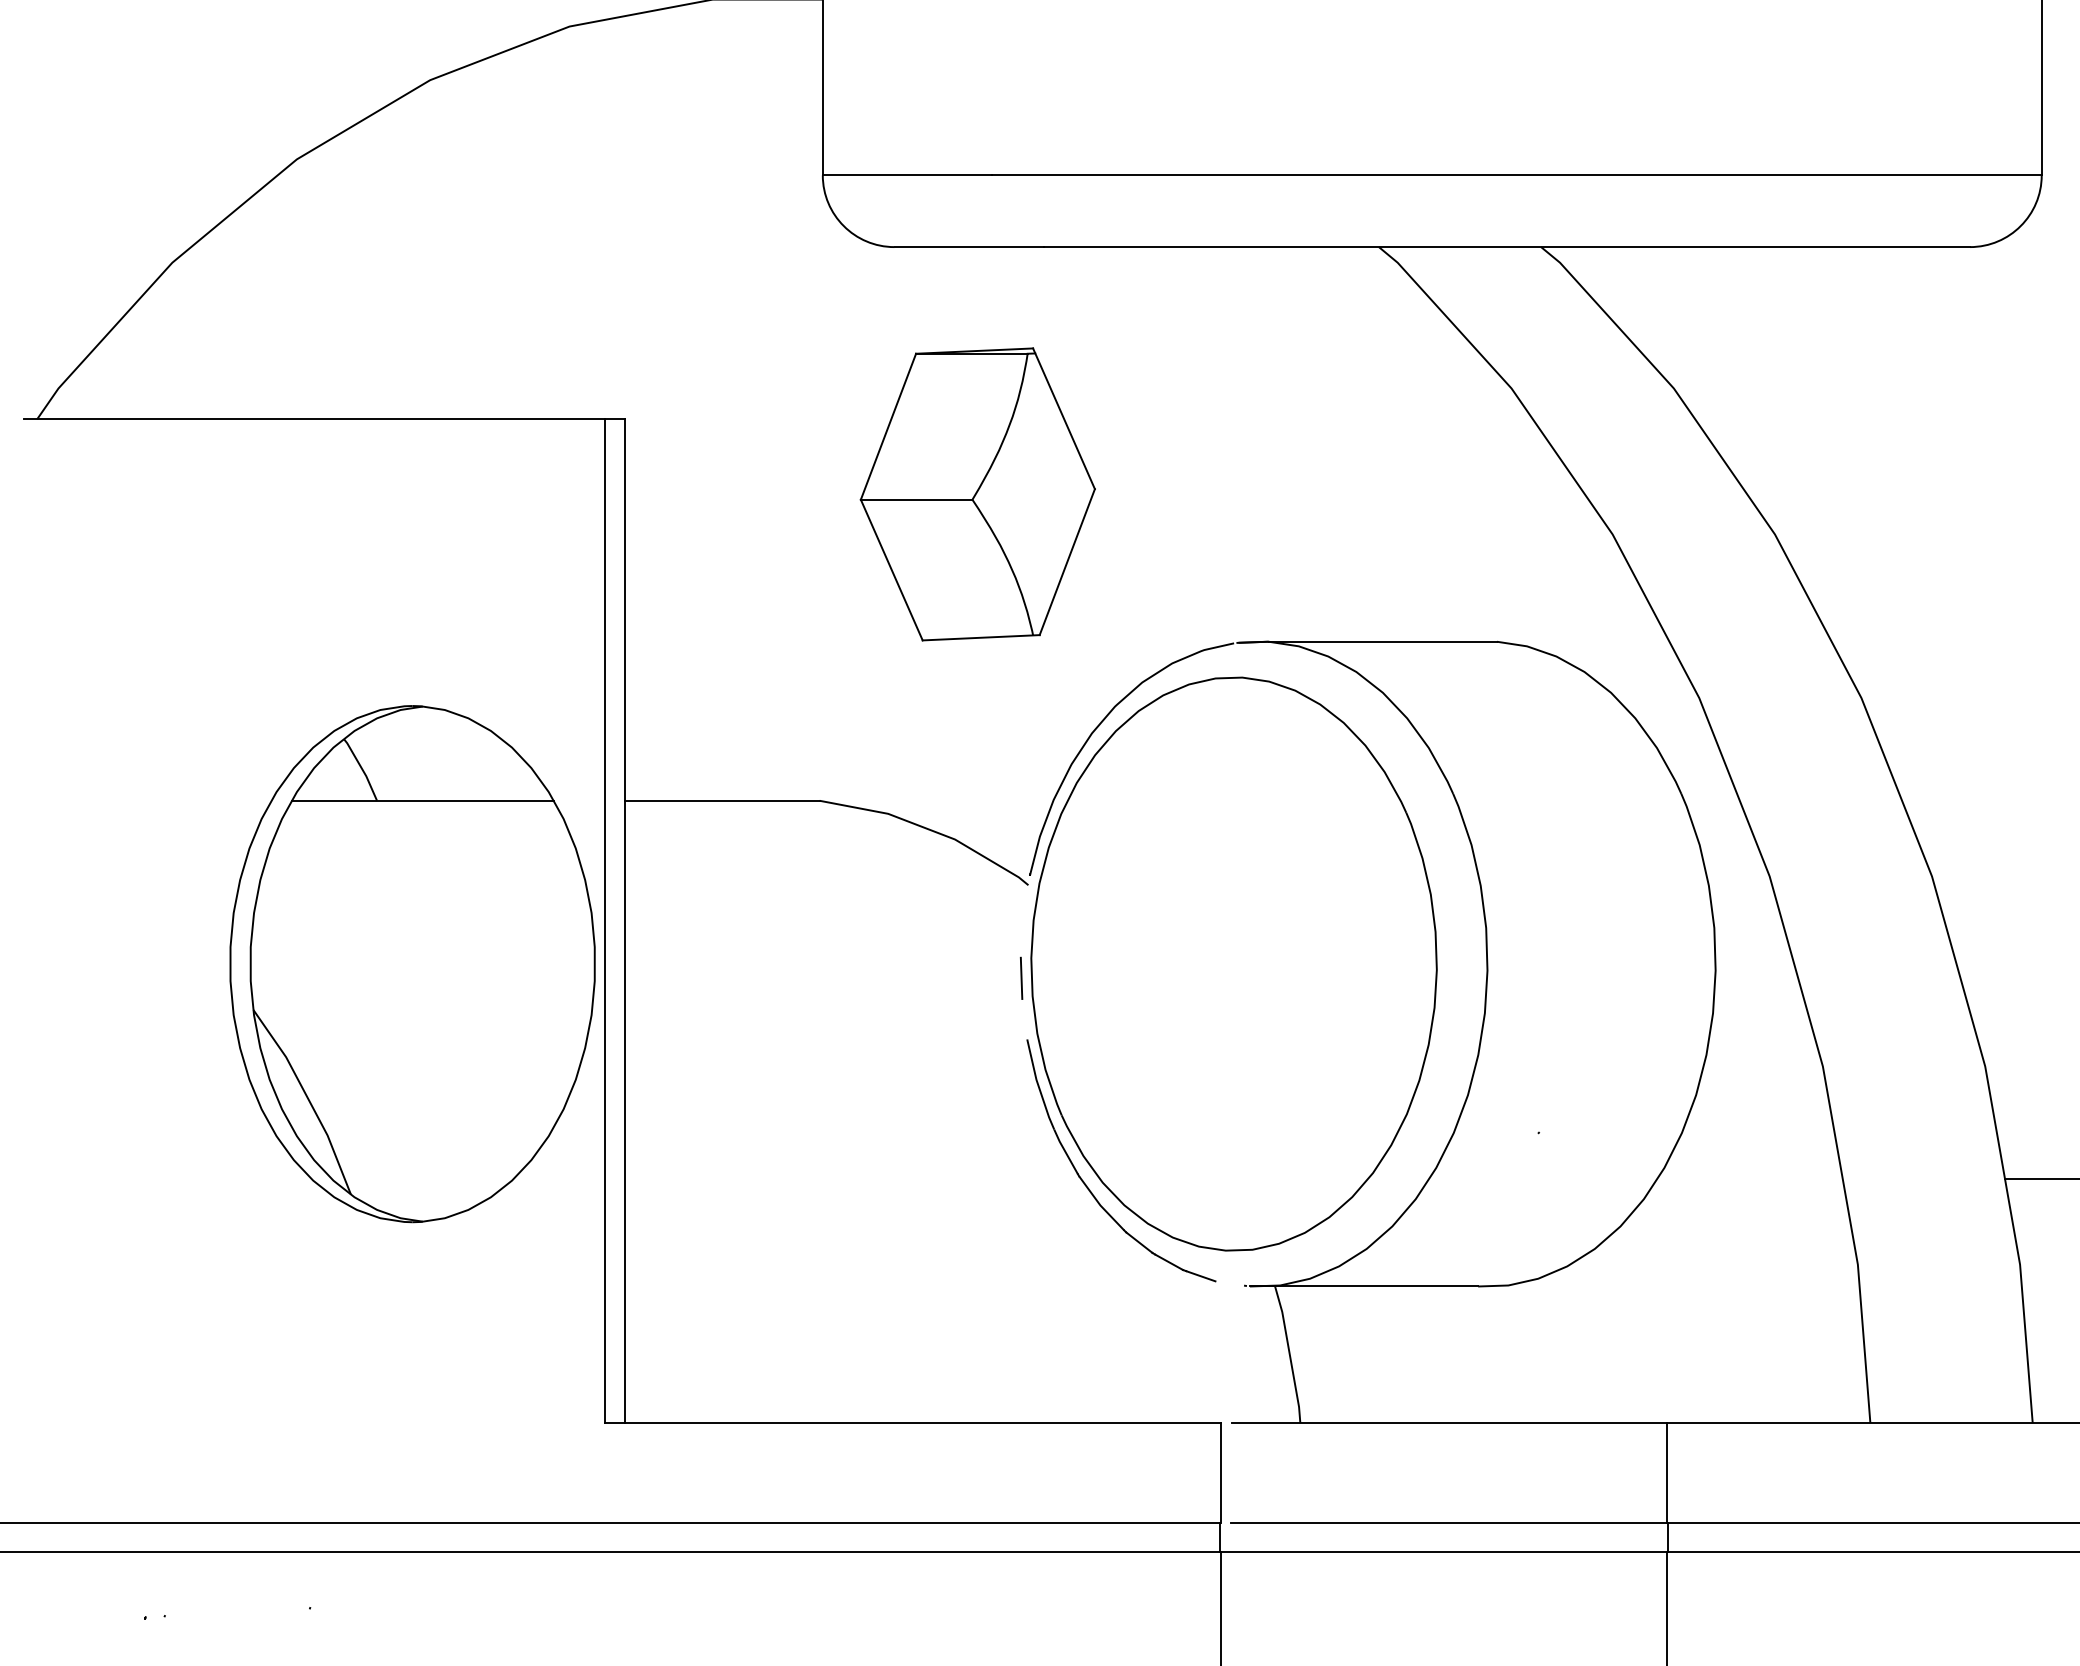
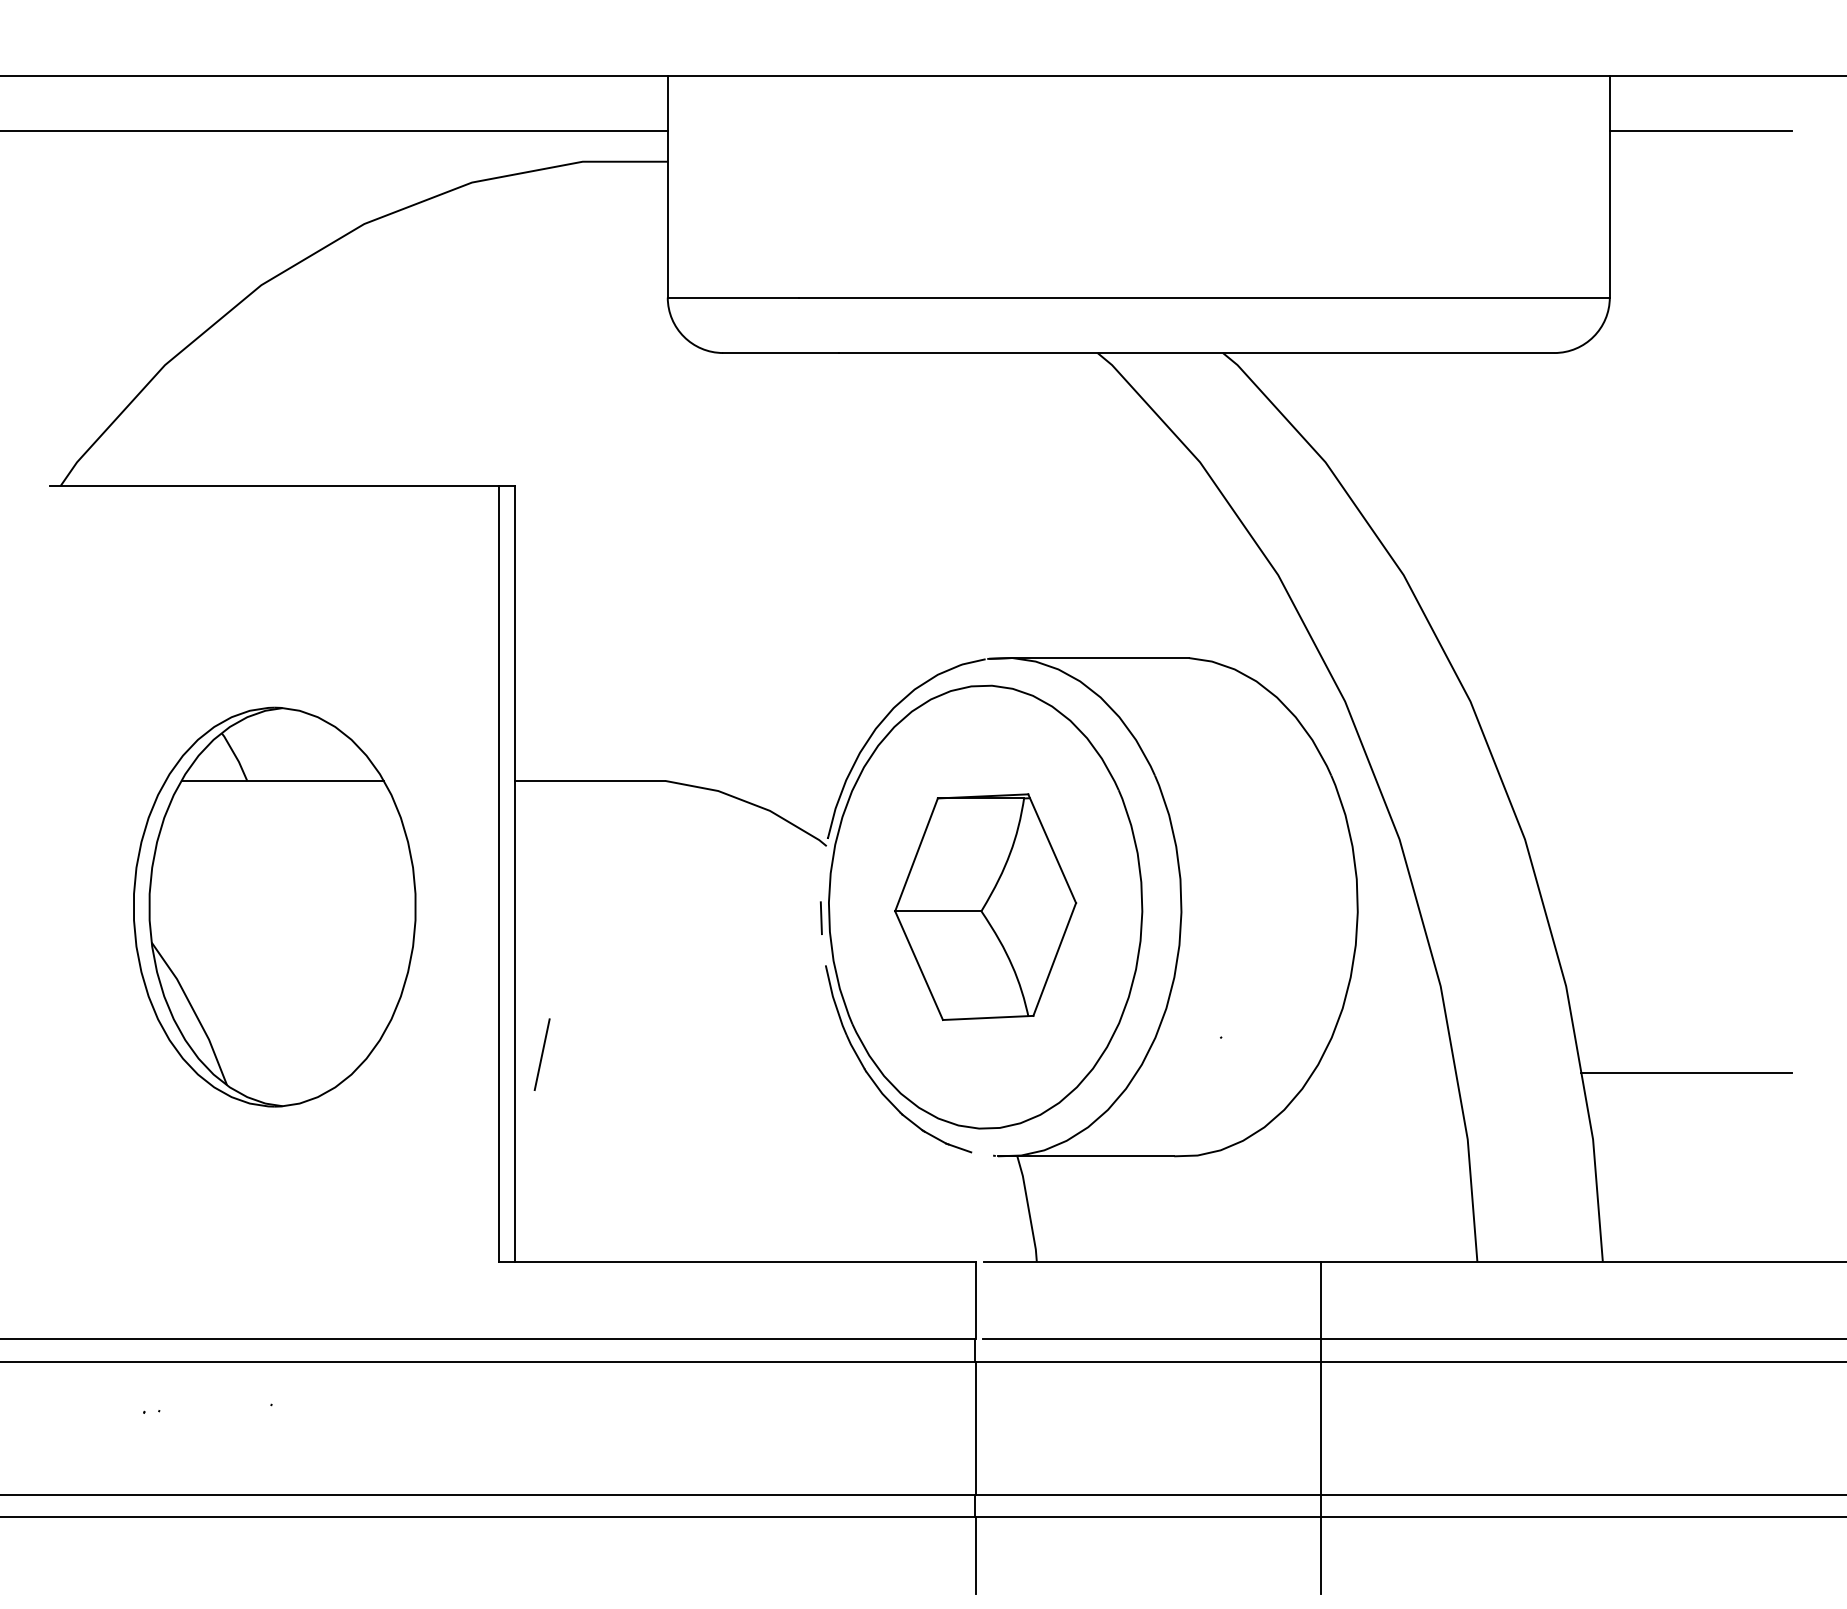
part: (977, 493) -> (985, 906), moved
part: (412, 963) -> (274, 906), moved
line: (659, 1154) -> (541, 1054), added

